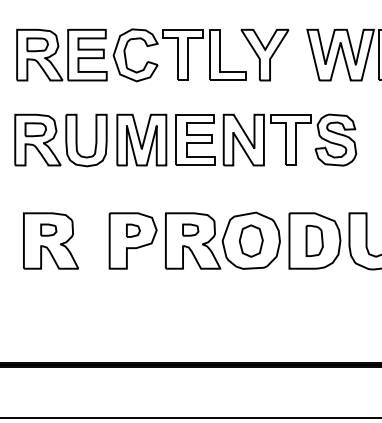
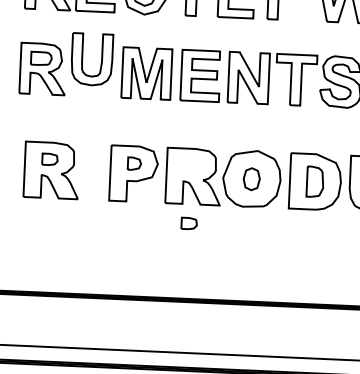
part: (77, 140) -> (83, 59), moved
part: (190, 229) -> (189, 222), moved
part: (250, 240) -> (251, 178), size x0.7

